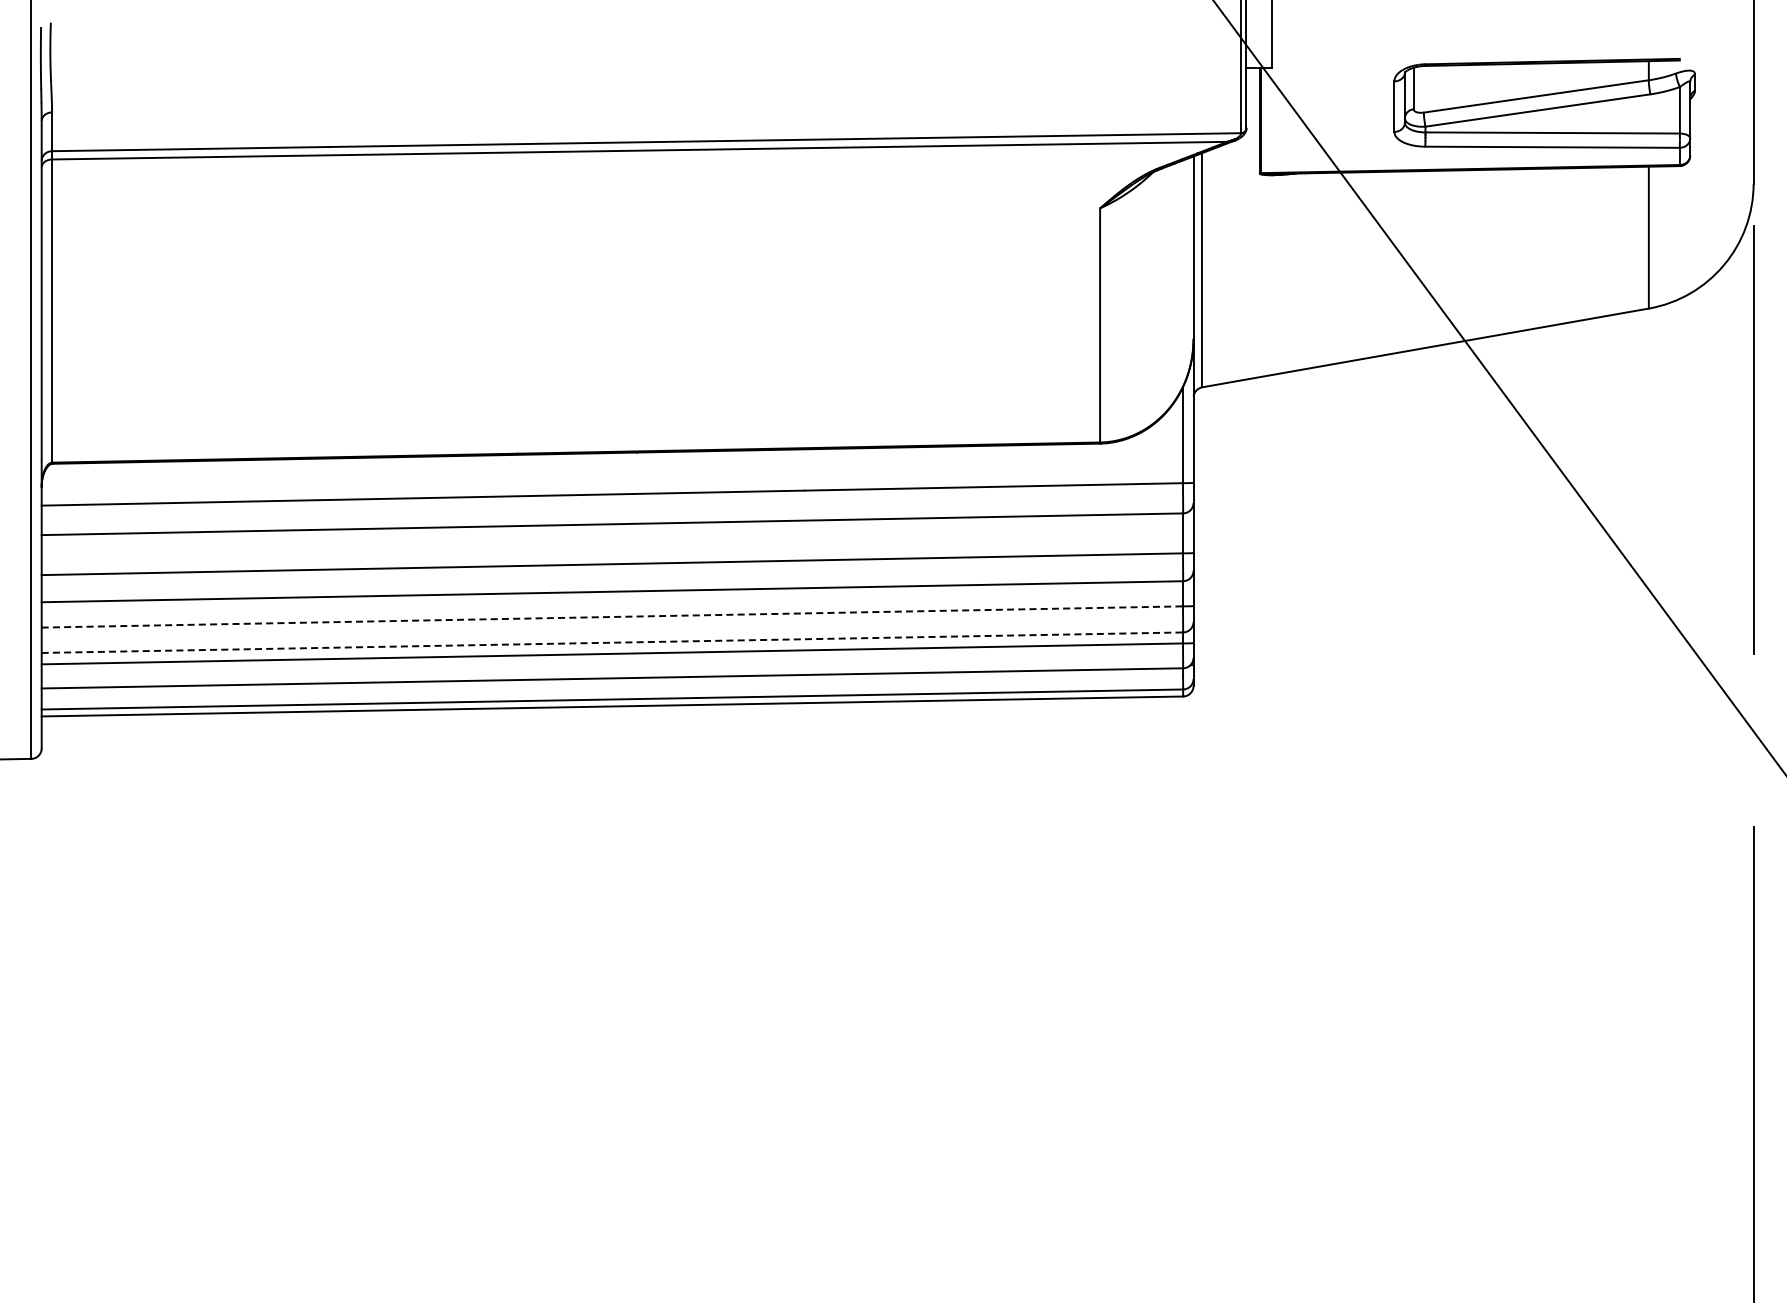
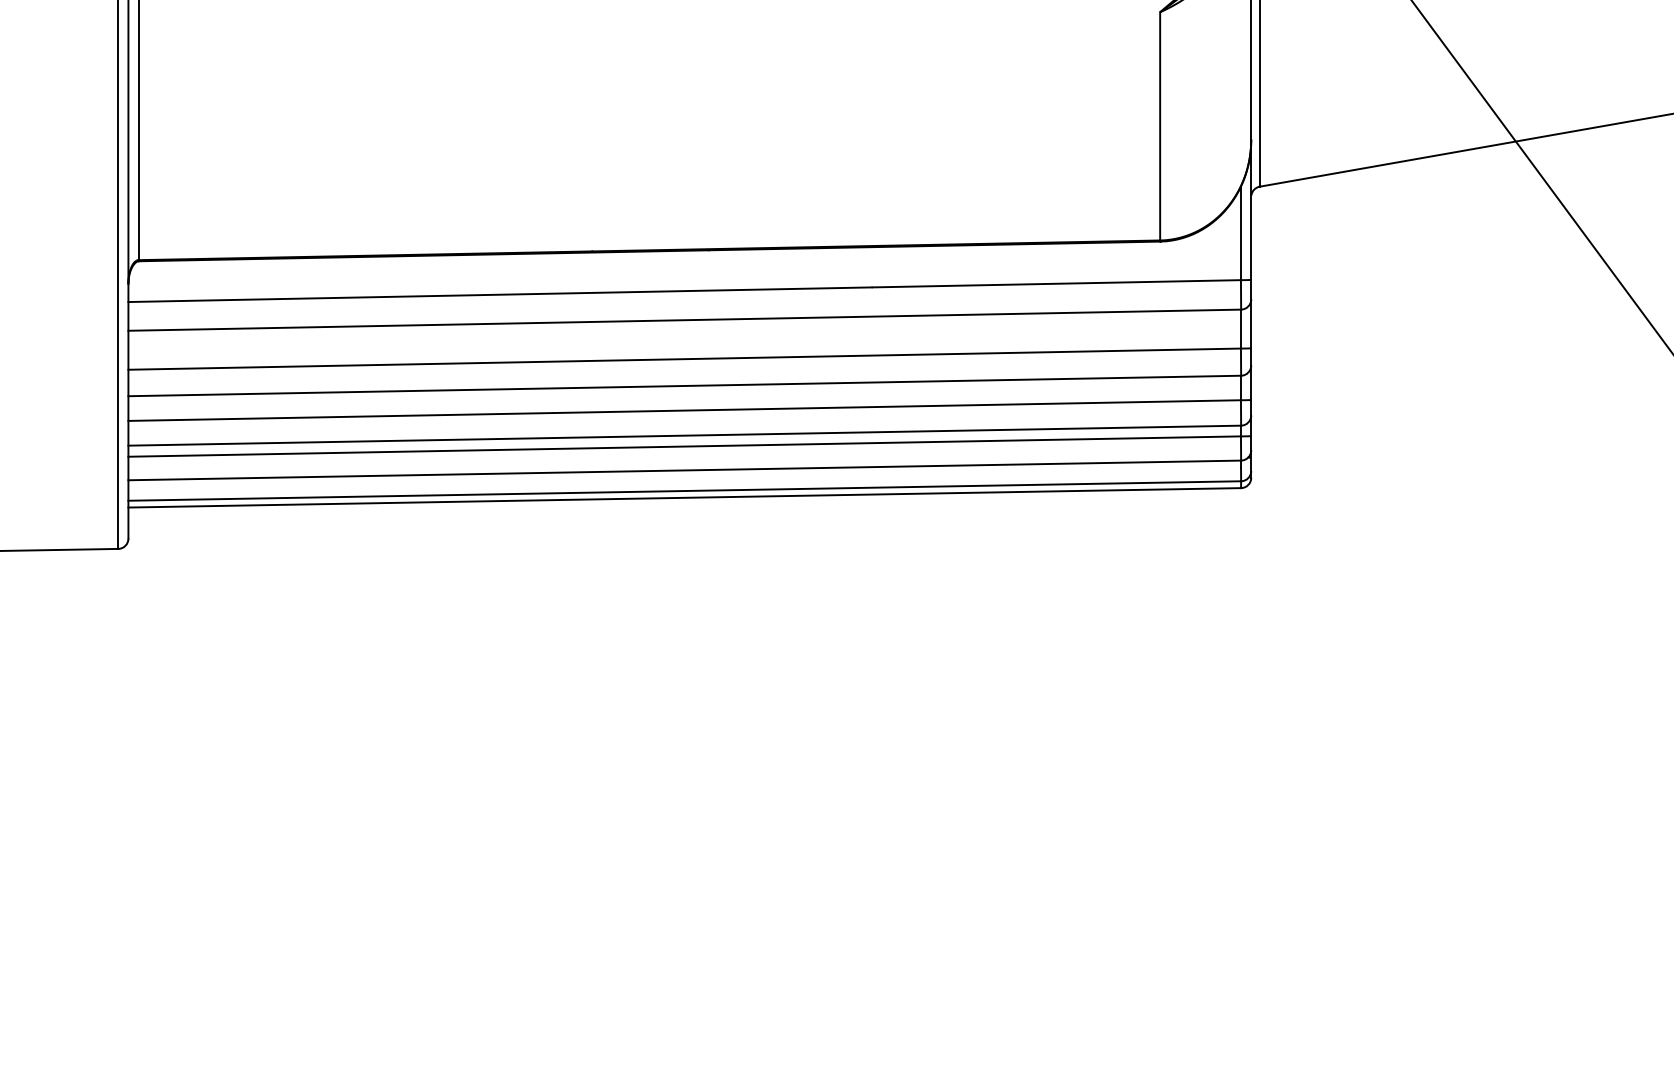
line: (612, 616) -> (684, 410), dashed -> solid
line: (612, 642) -> (684, 435), dashed -> solid

